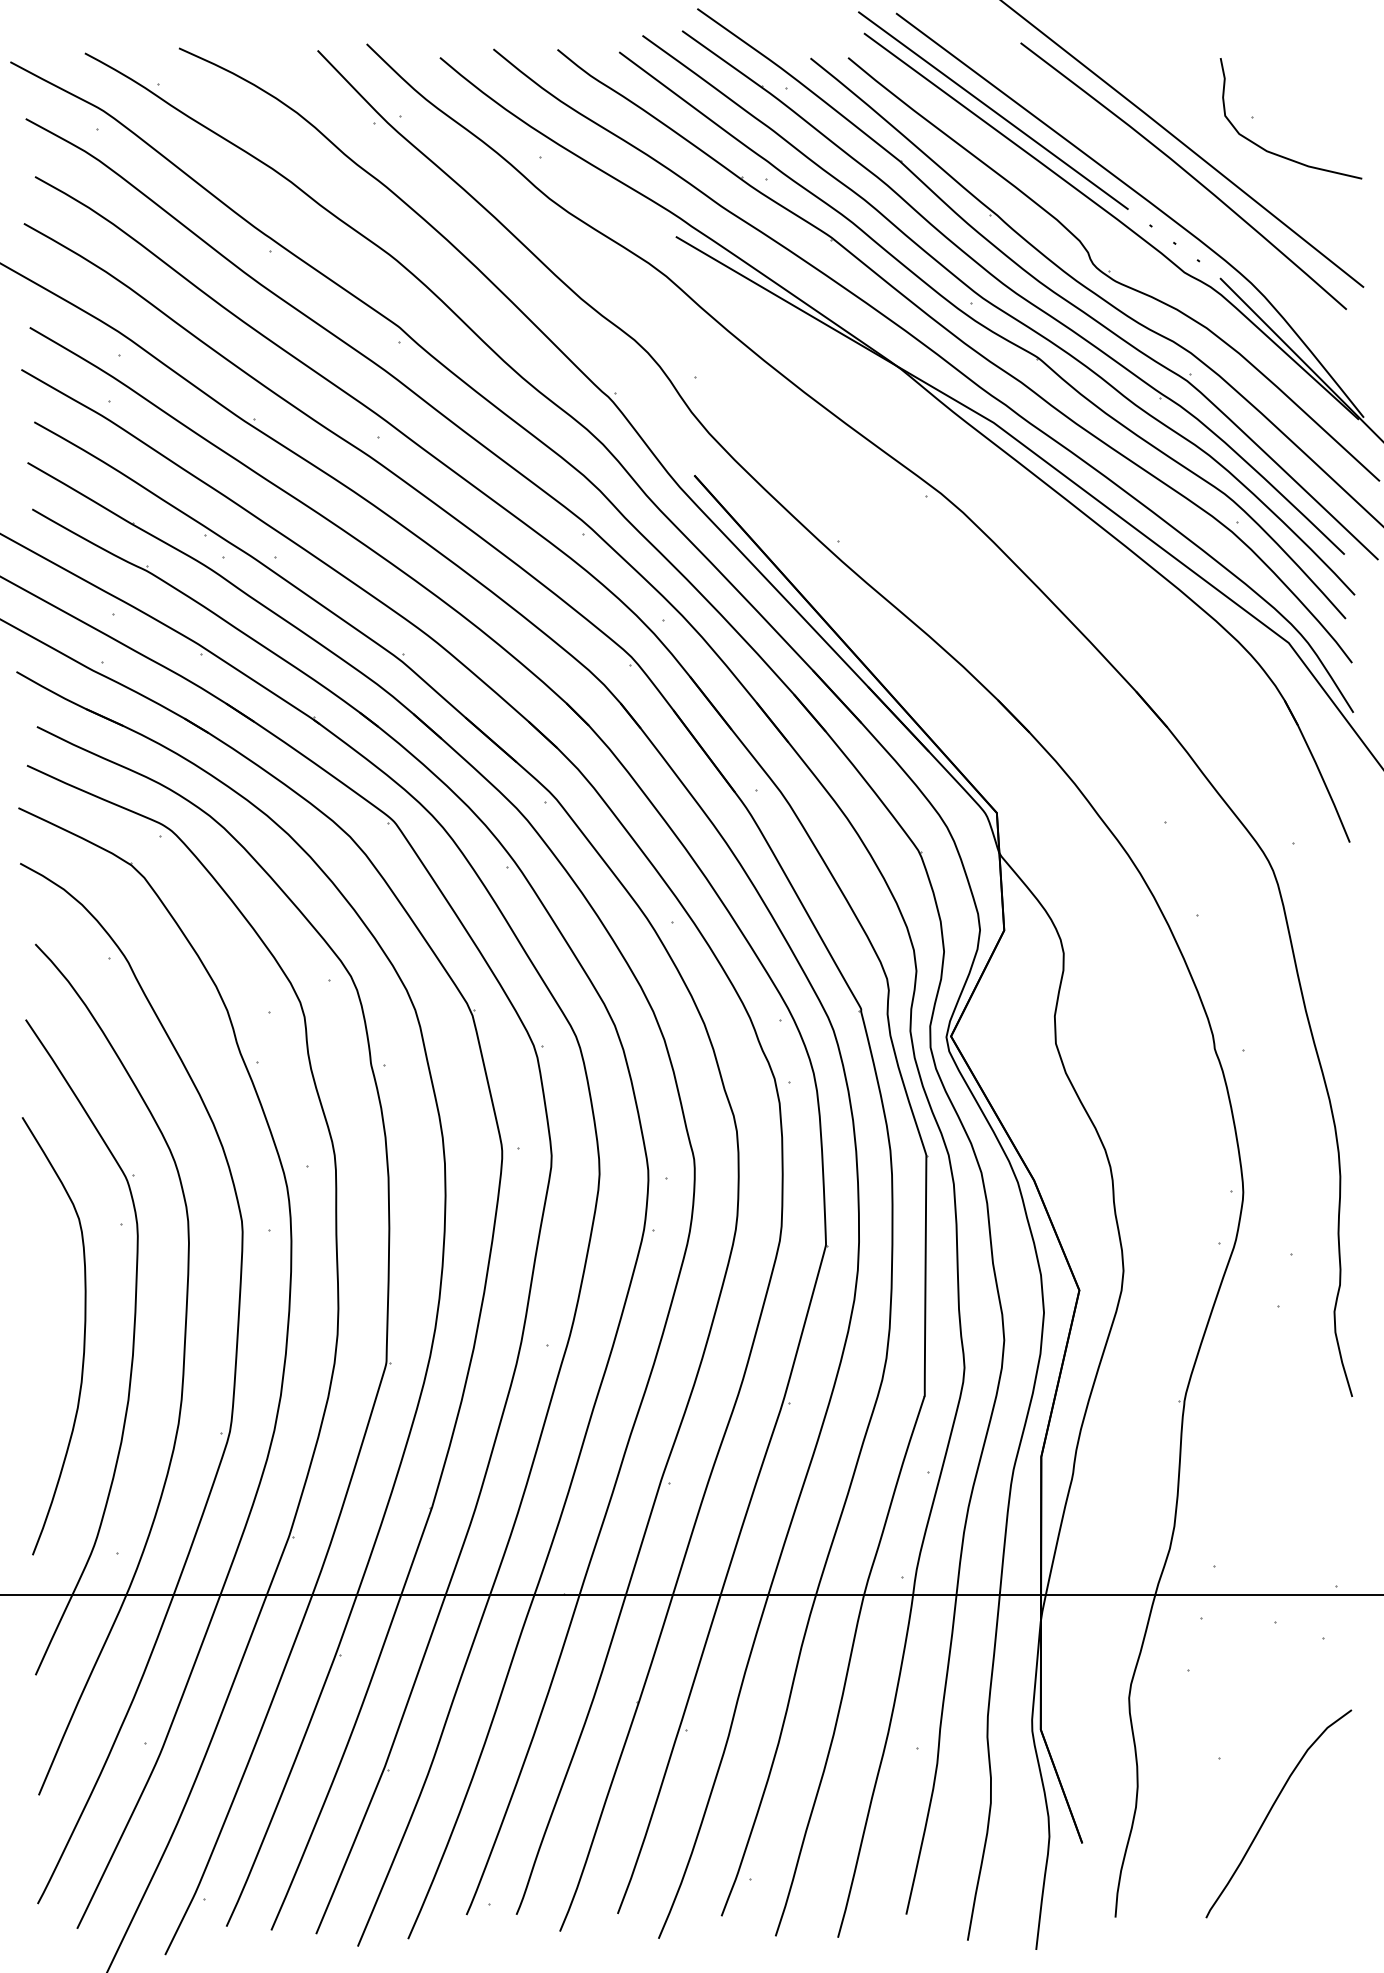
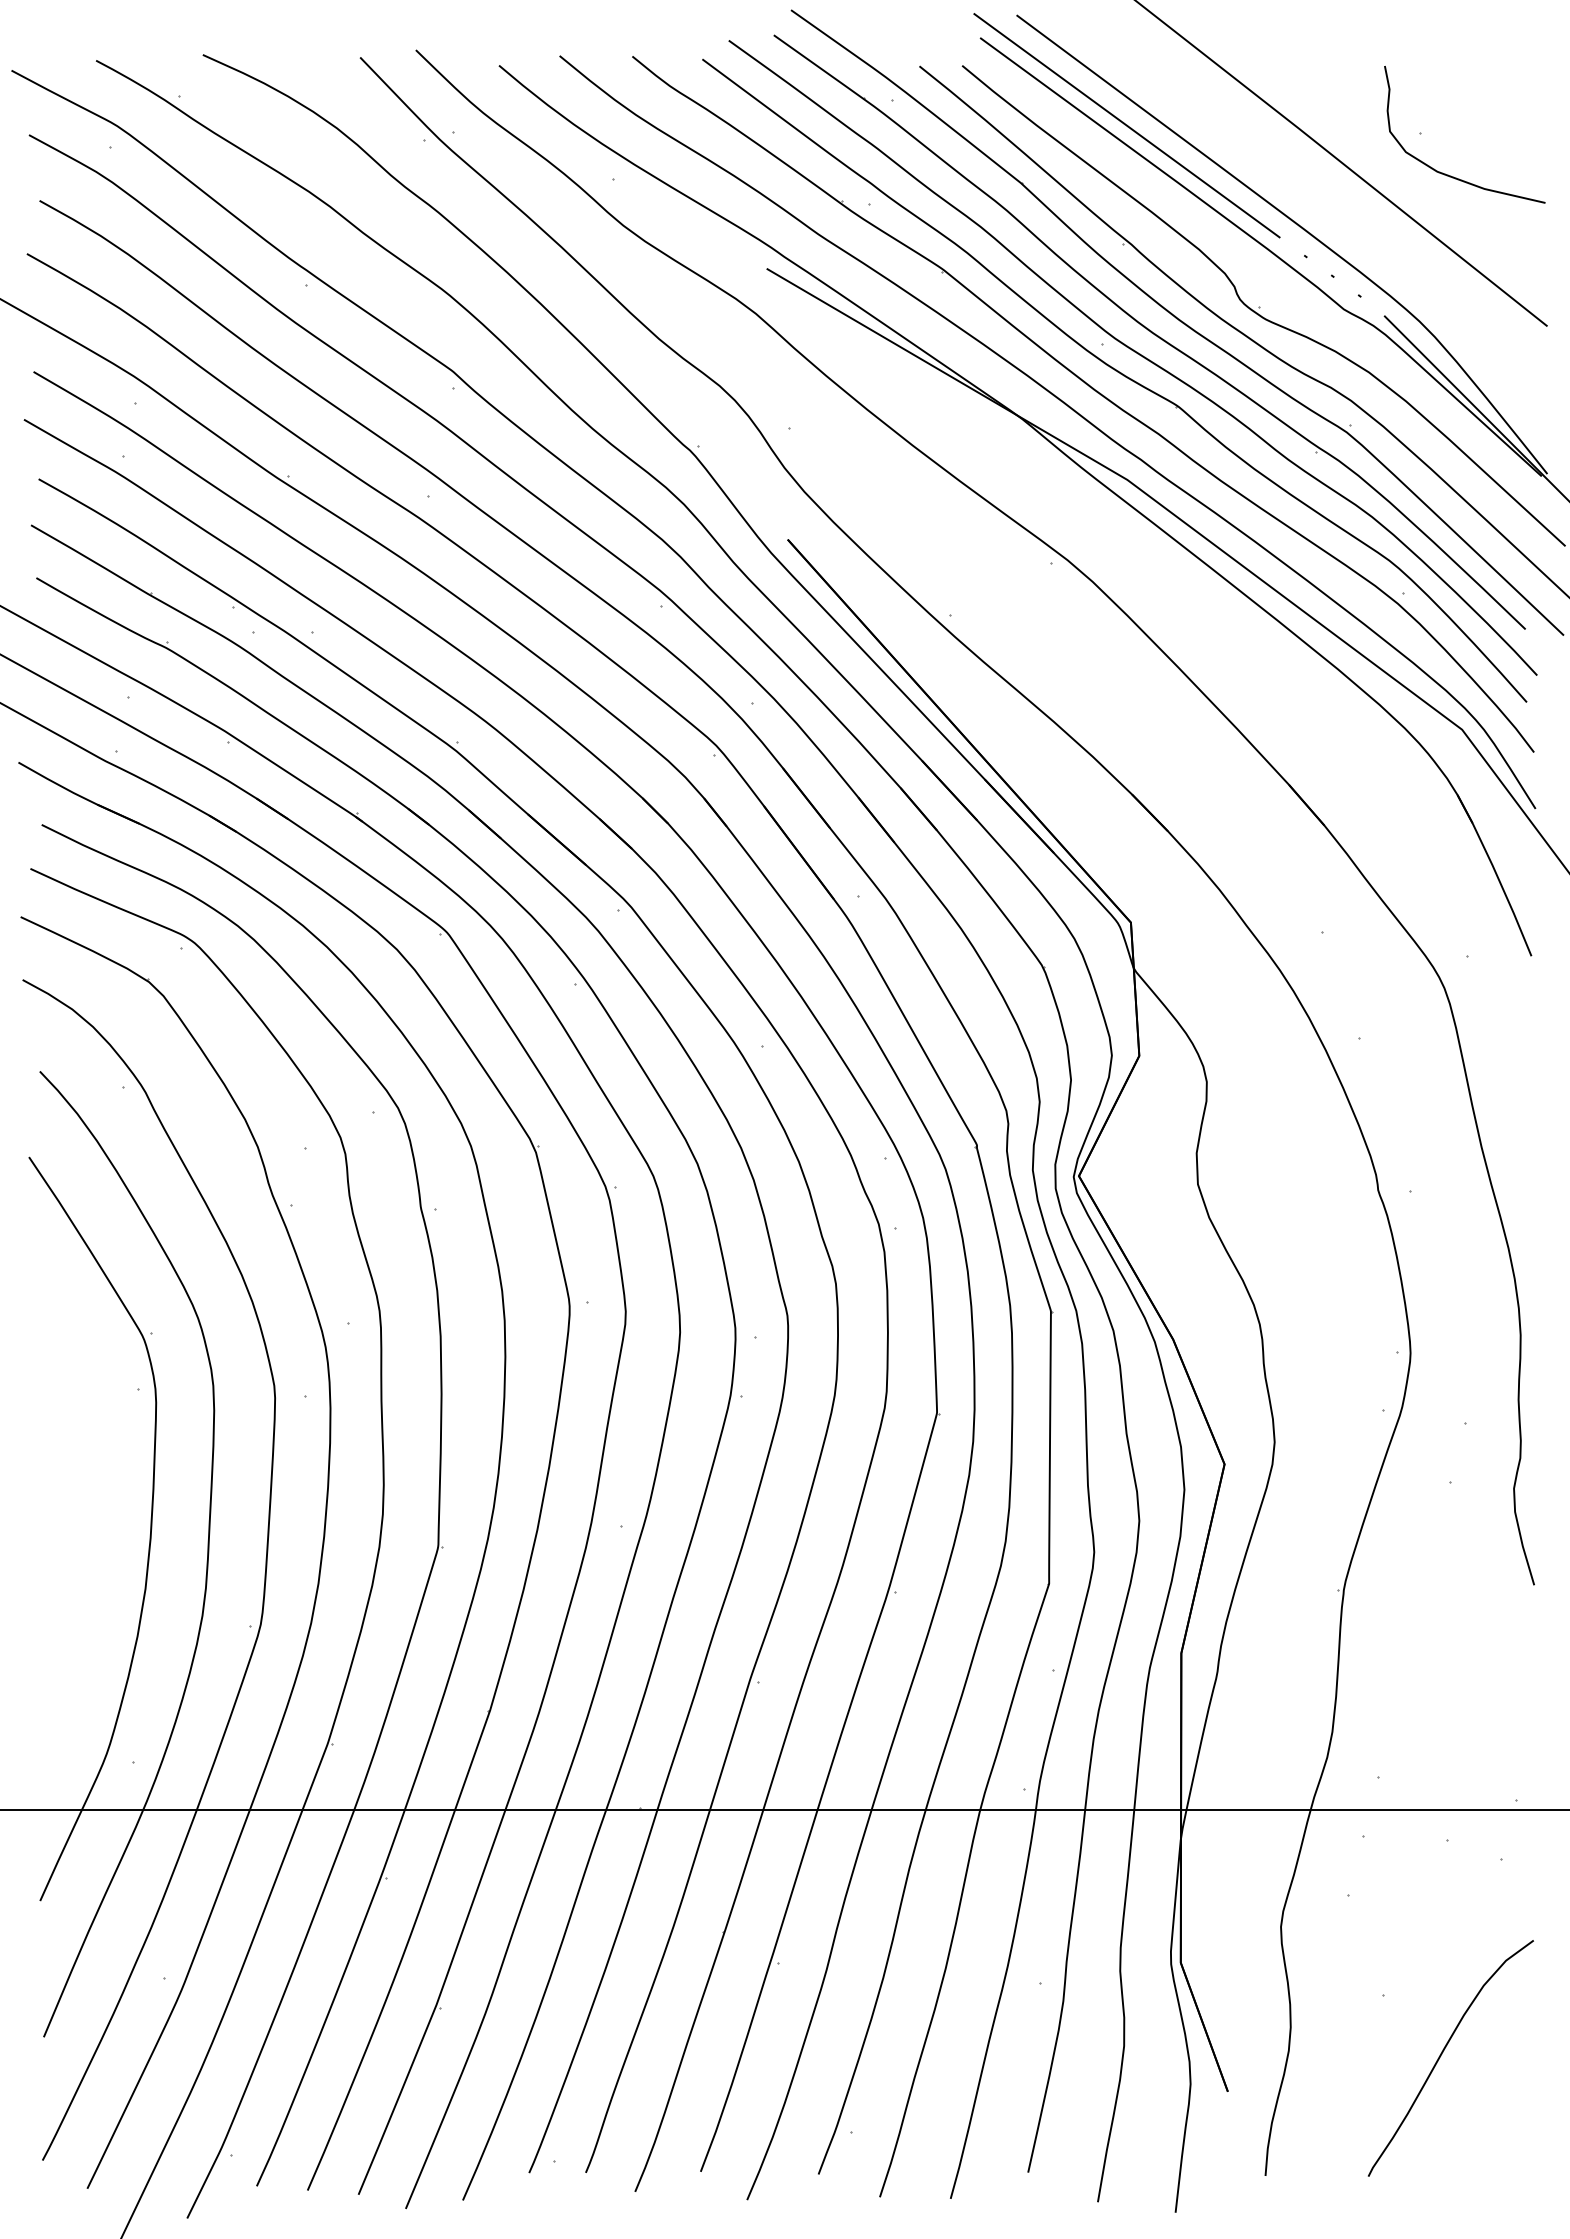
curve: (1185, 172) -> (1344, 195), removed
curve: (83, 1336) -> (94, 1516), removed

